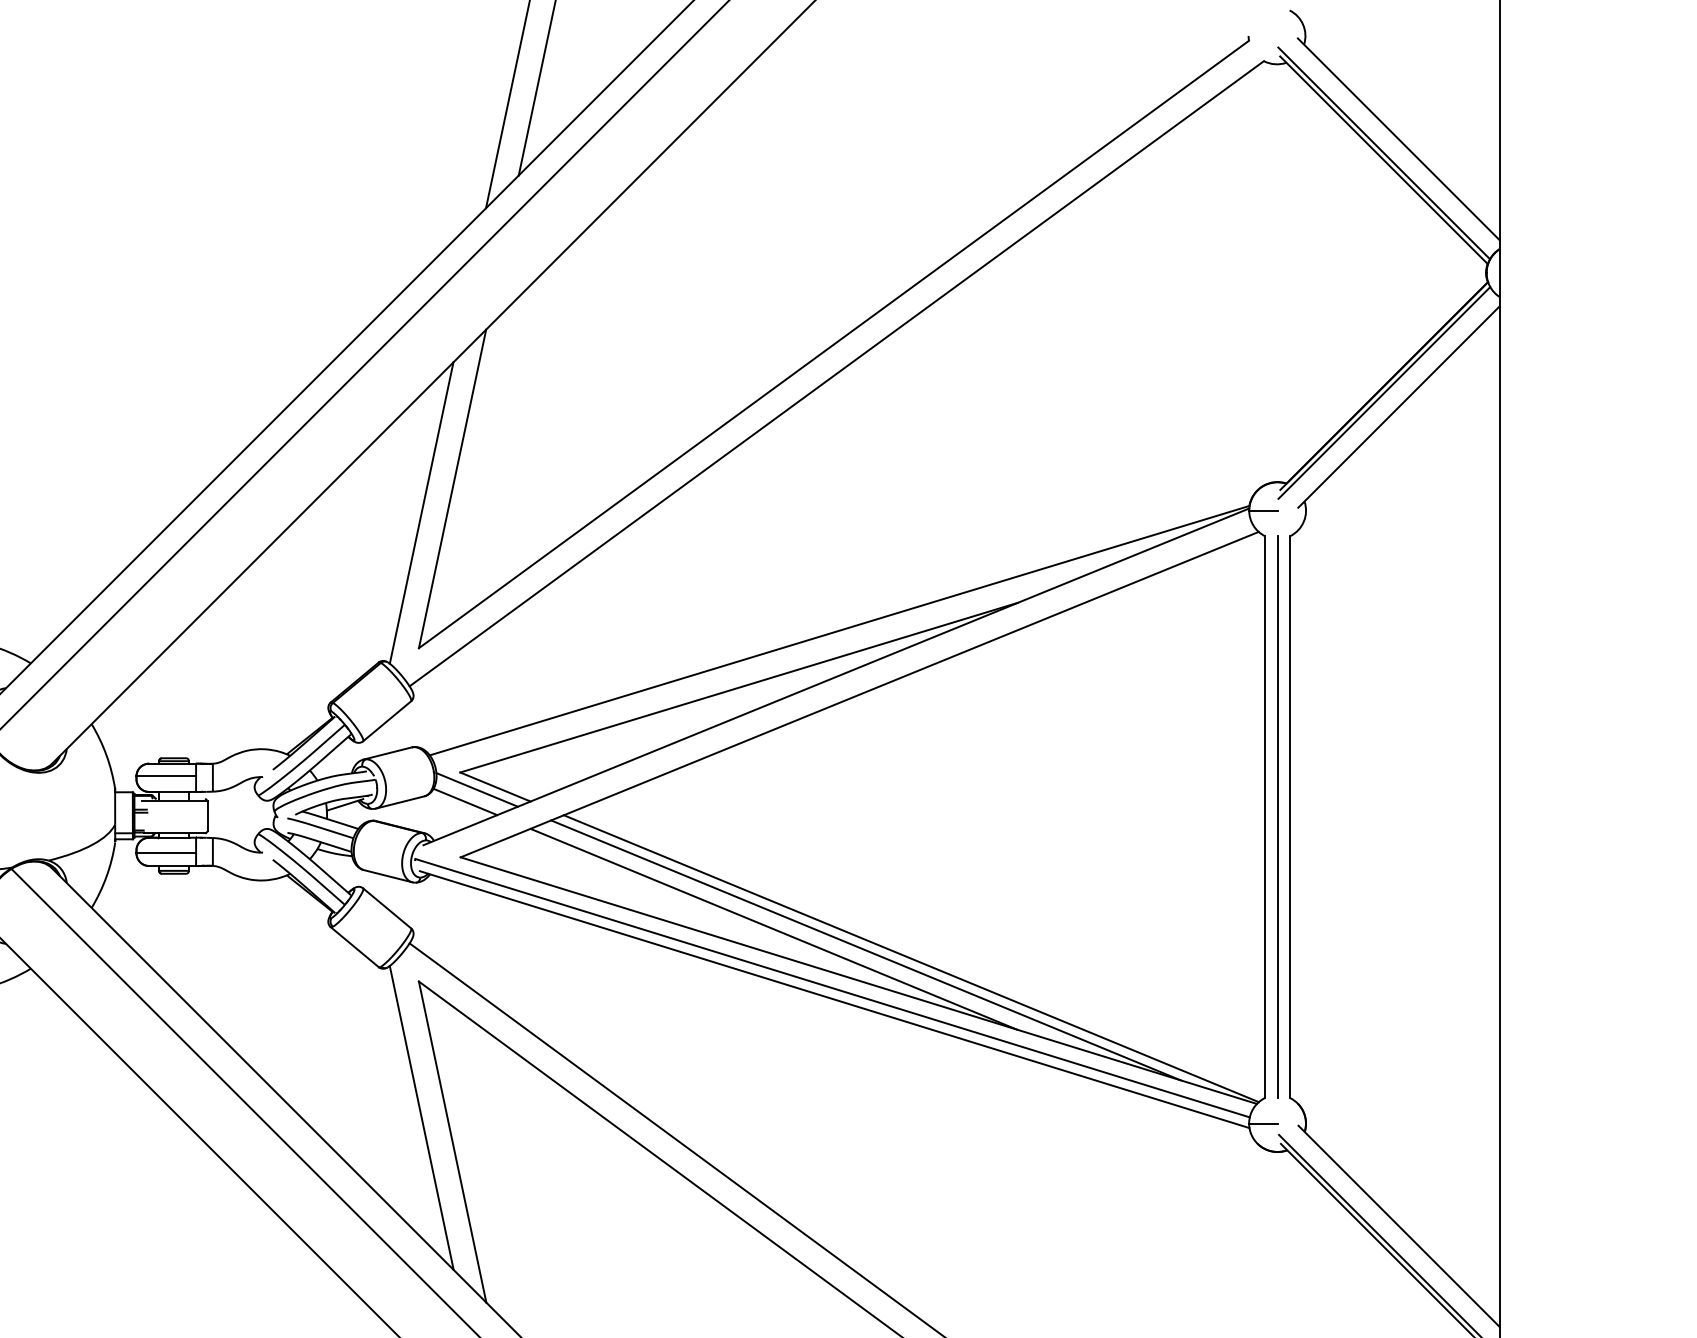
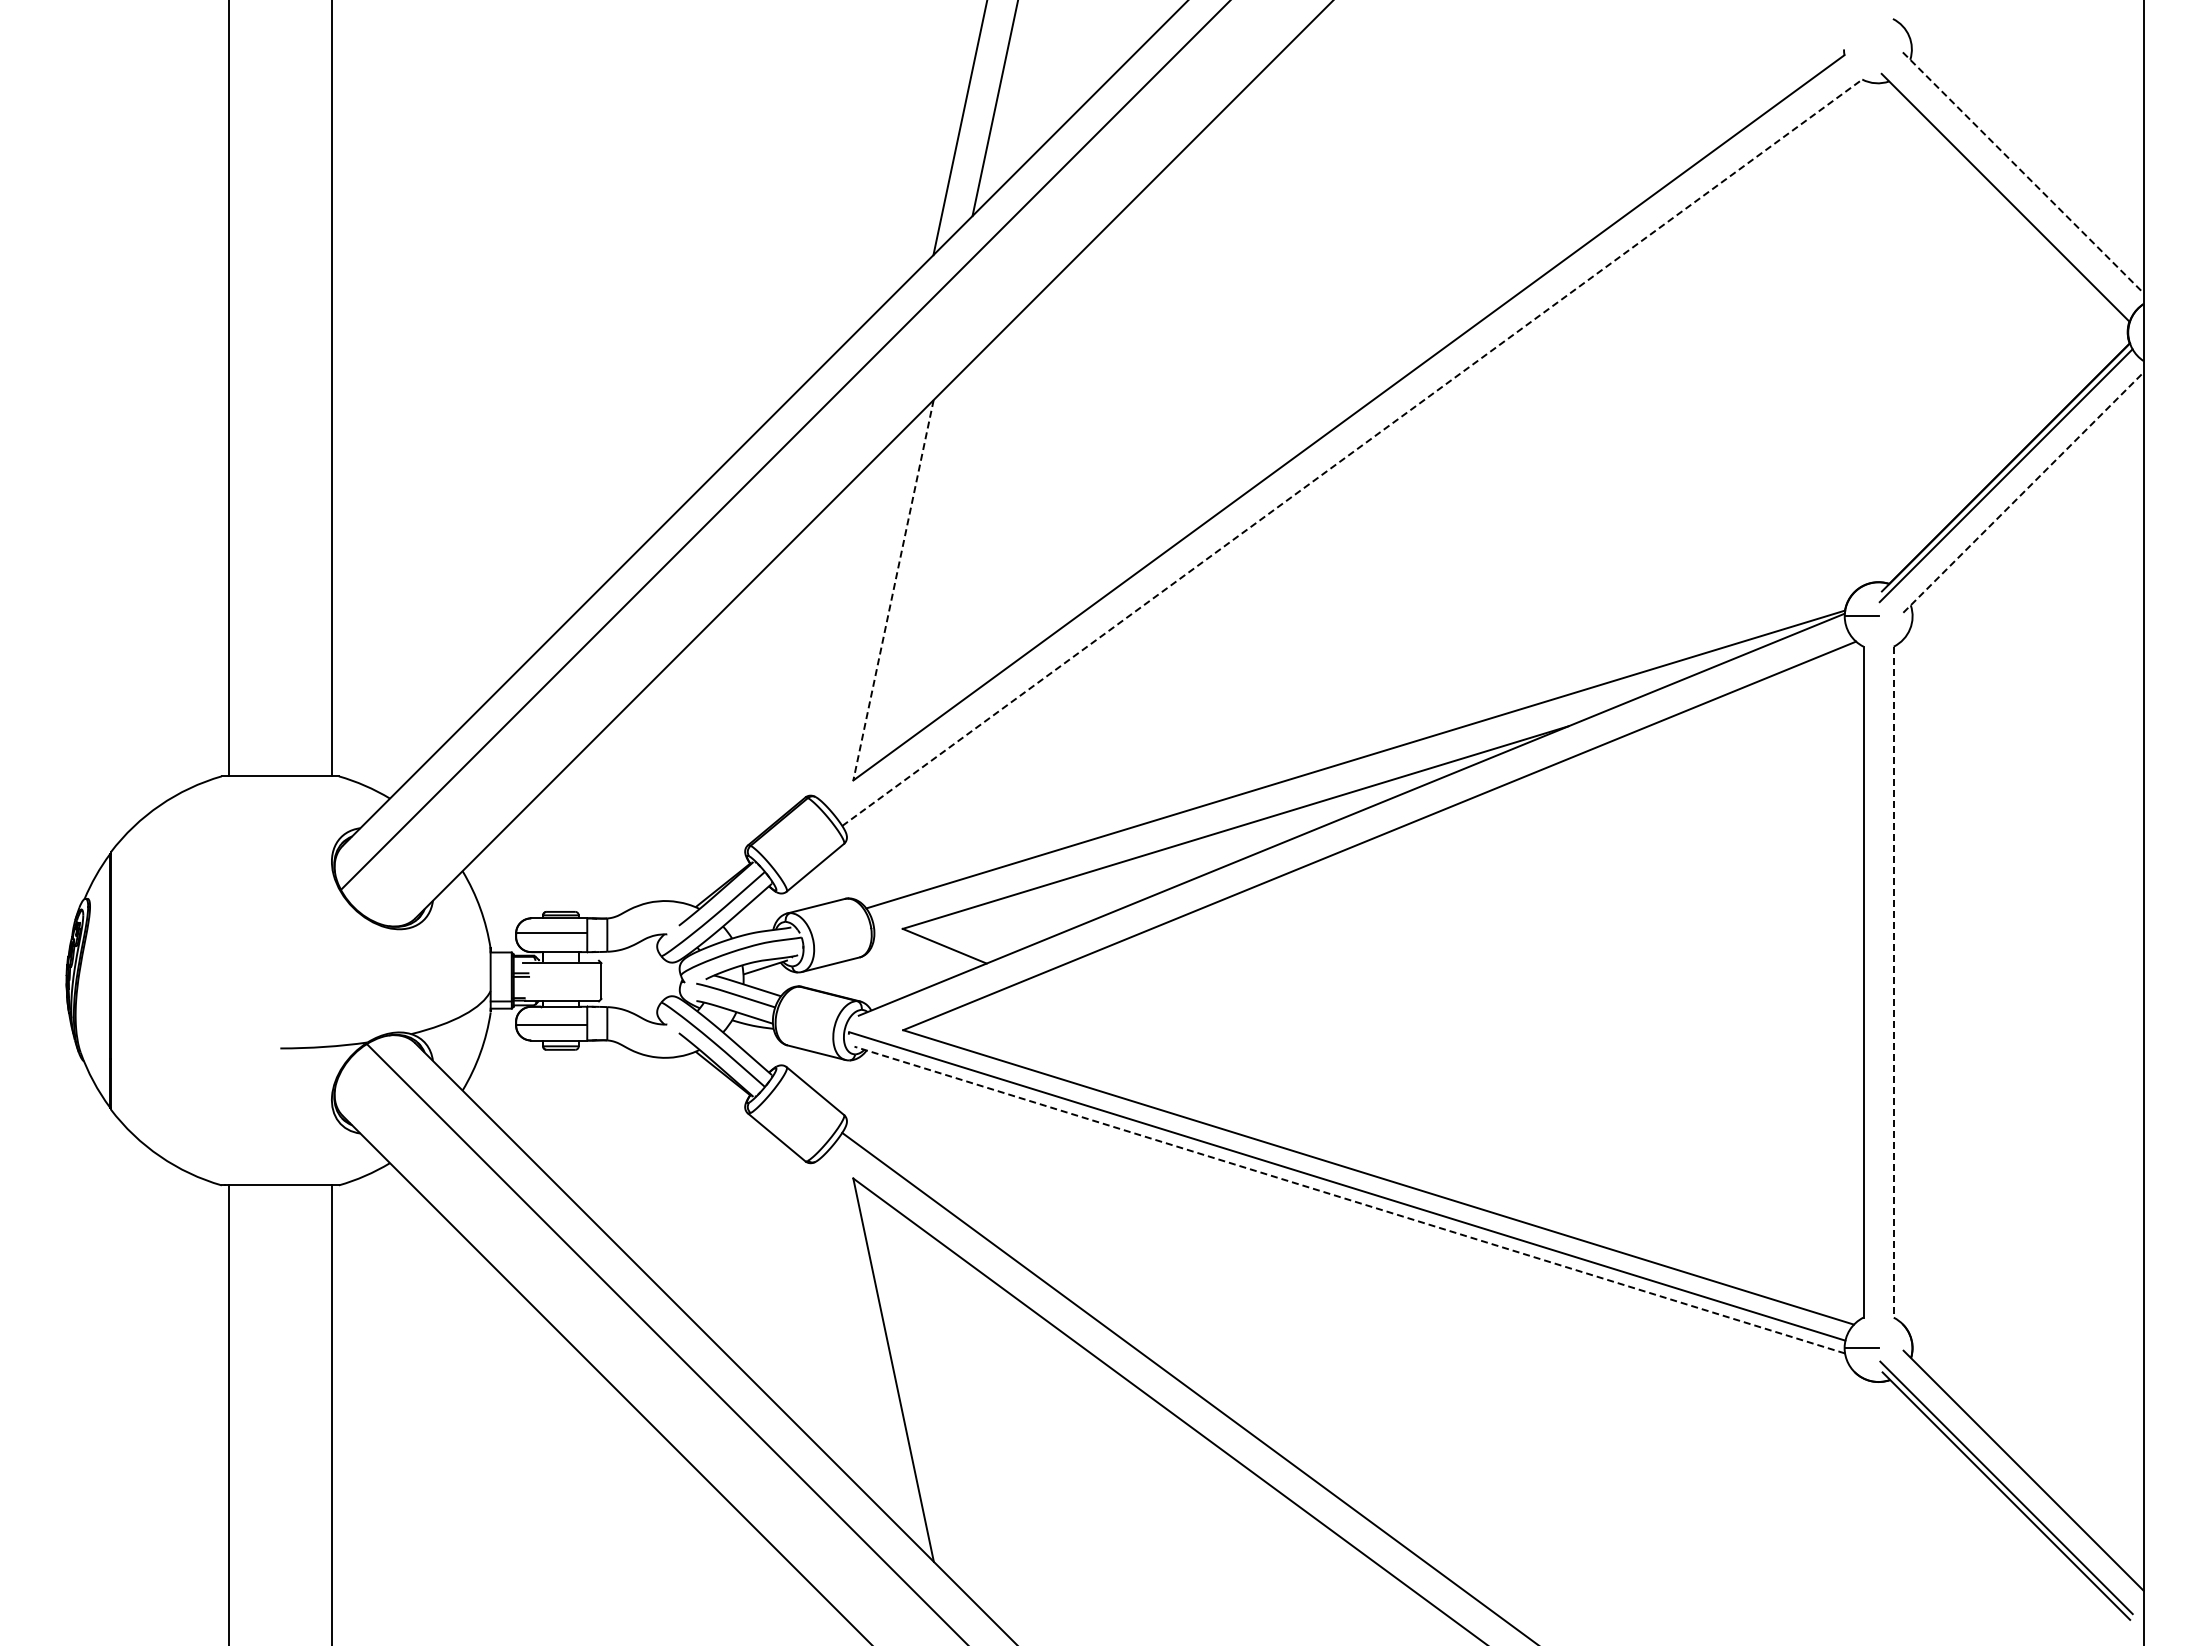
line: (1398, 139) -> (2023, 173), solid -> dashed
line: (1383, 153) -> (2005, 189), removed
line: (836, 373) -> (1352, 452), solid -> dashed
line: (1398, 407) -> (2023, 492), solid -> dashed
line: (452, 489) -> (893, 590), solid -> dashed
line: (421, 513) -> (856, 619), removed
line: (476, 789) -> (922, 949), removed
line: (465, 801) -> (908, 963), removed
line: (1277, 817) -> (1878, 982), removed
line: (1290, 817) -> (1893, 982), solid -> dashed
line: (773, 928) -> (1276, 1115), removed
line: (865, 950) -> (1386, 1141), removed
line: (911, 958) -> (1441, 1150), removed
line: (834, 999) -> (1349, 1199), solid -> dashed
line: (421, 1117) -> (856, 1340), removed

